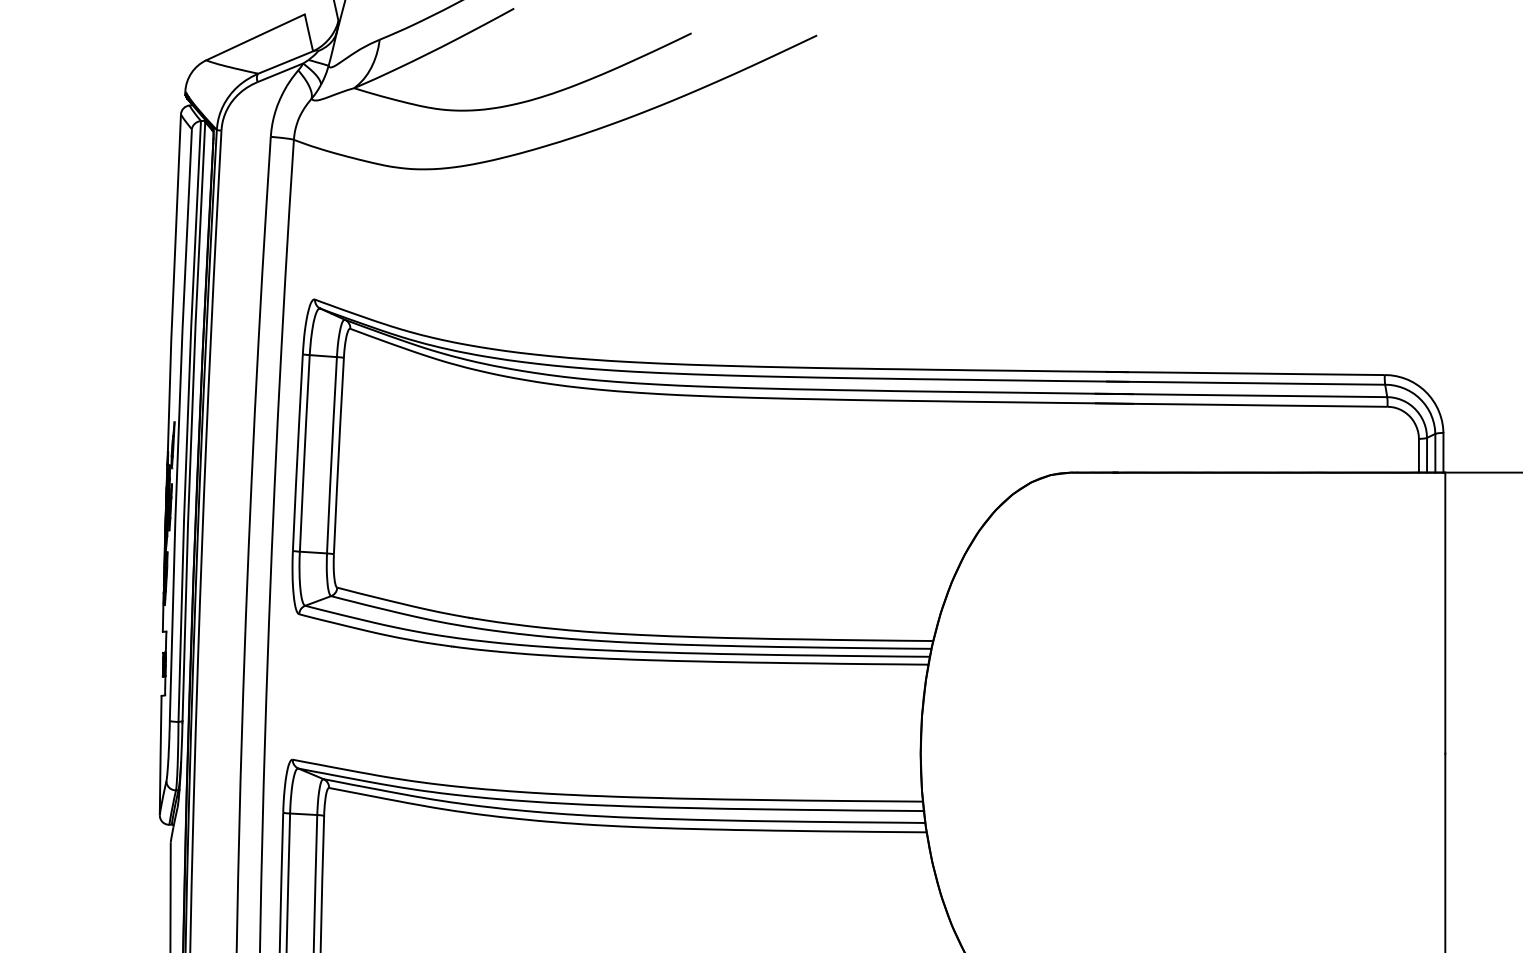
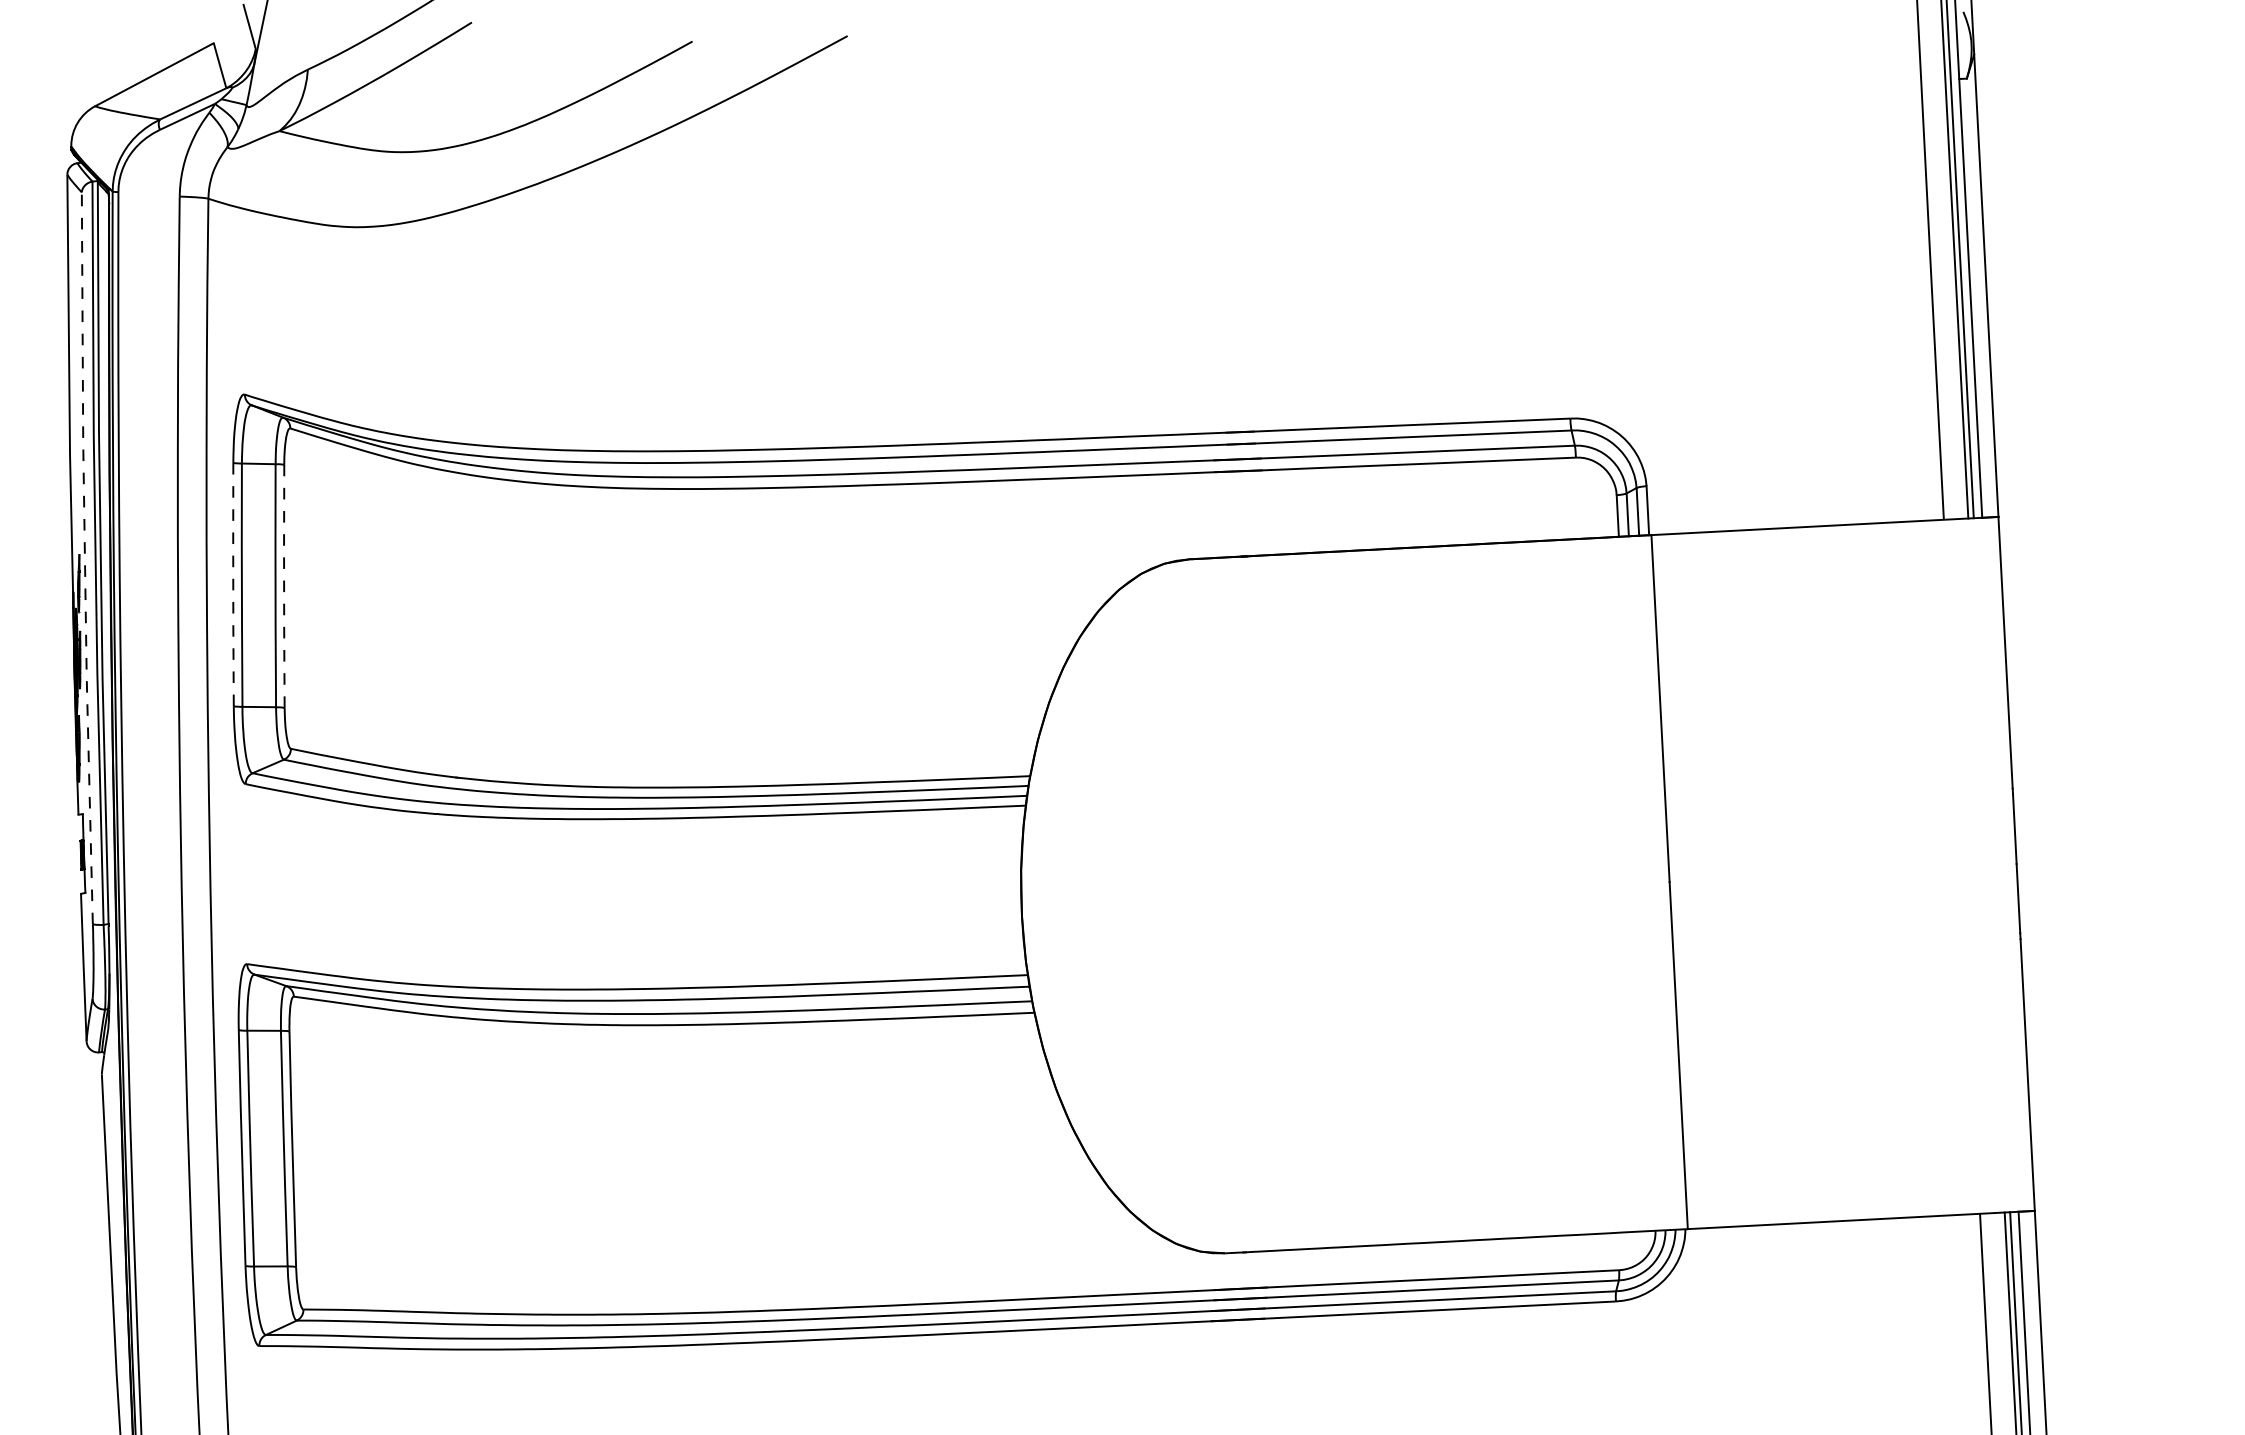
line: (178, 425) -> (84, 558), solid -> dashed
line: (297, 451) -> (233, 583), solid -> dashed
line: (338, 456) -> (284, 586), solid -> dashed

